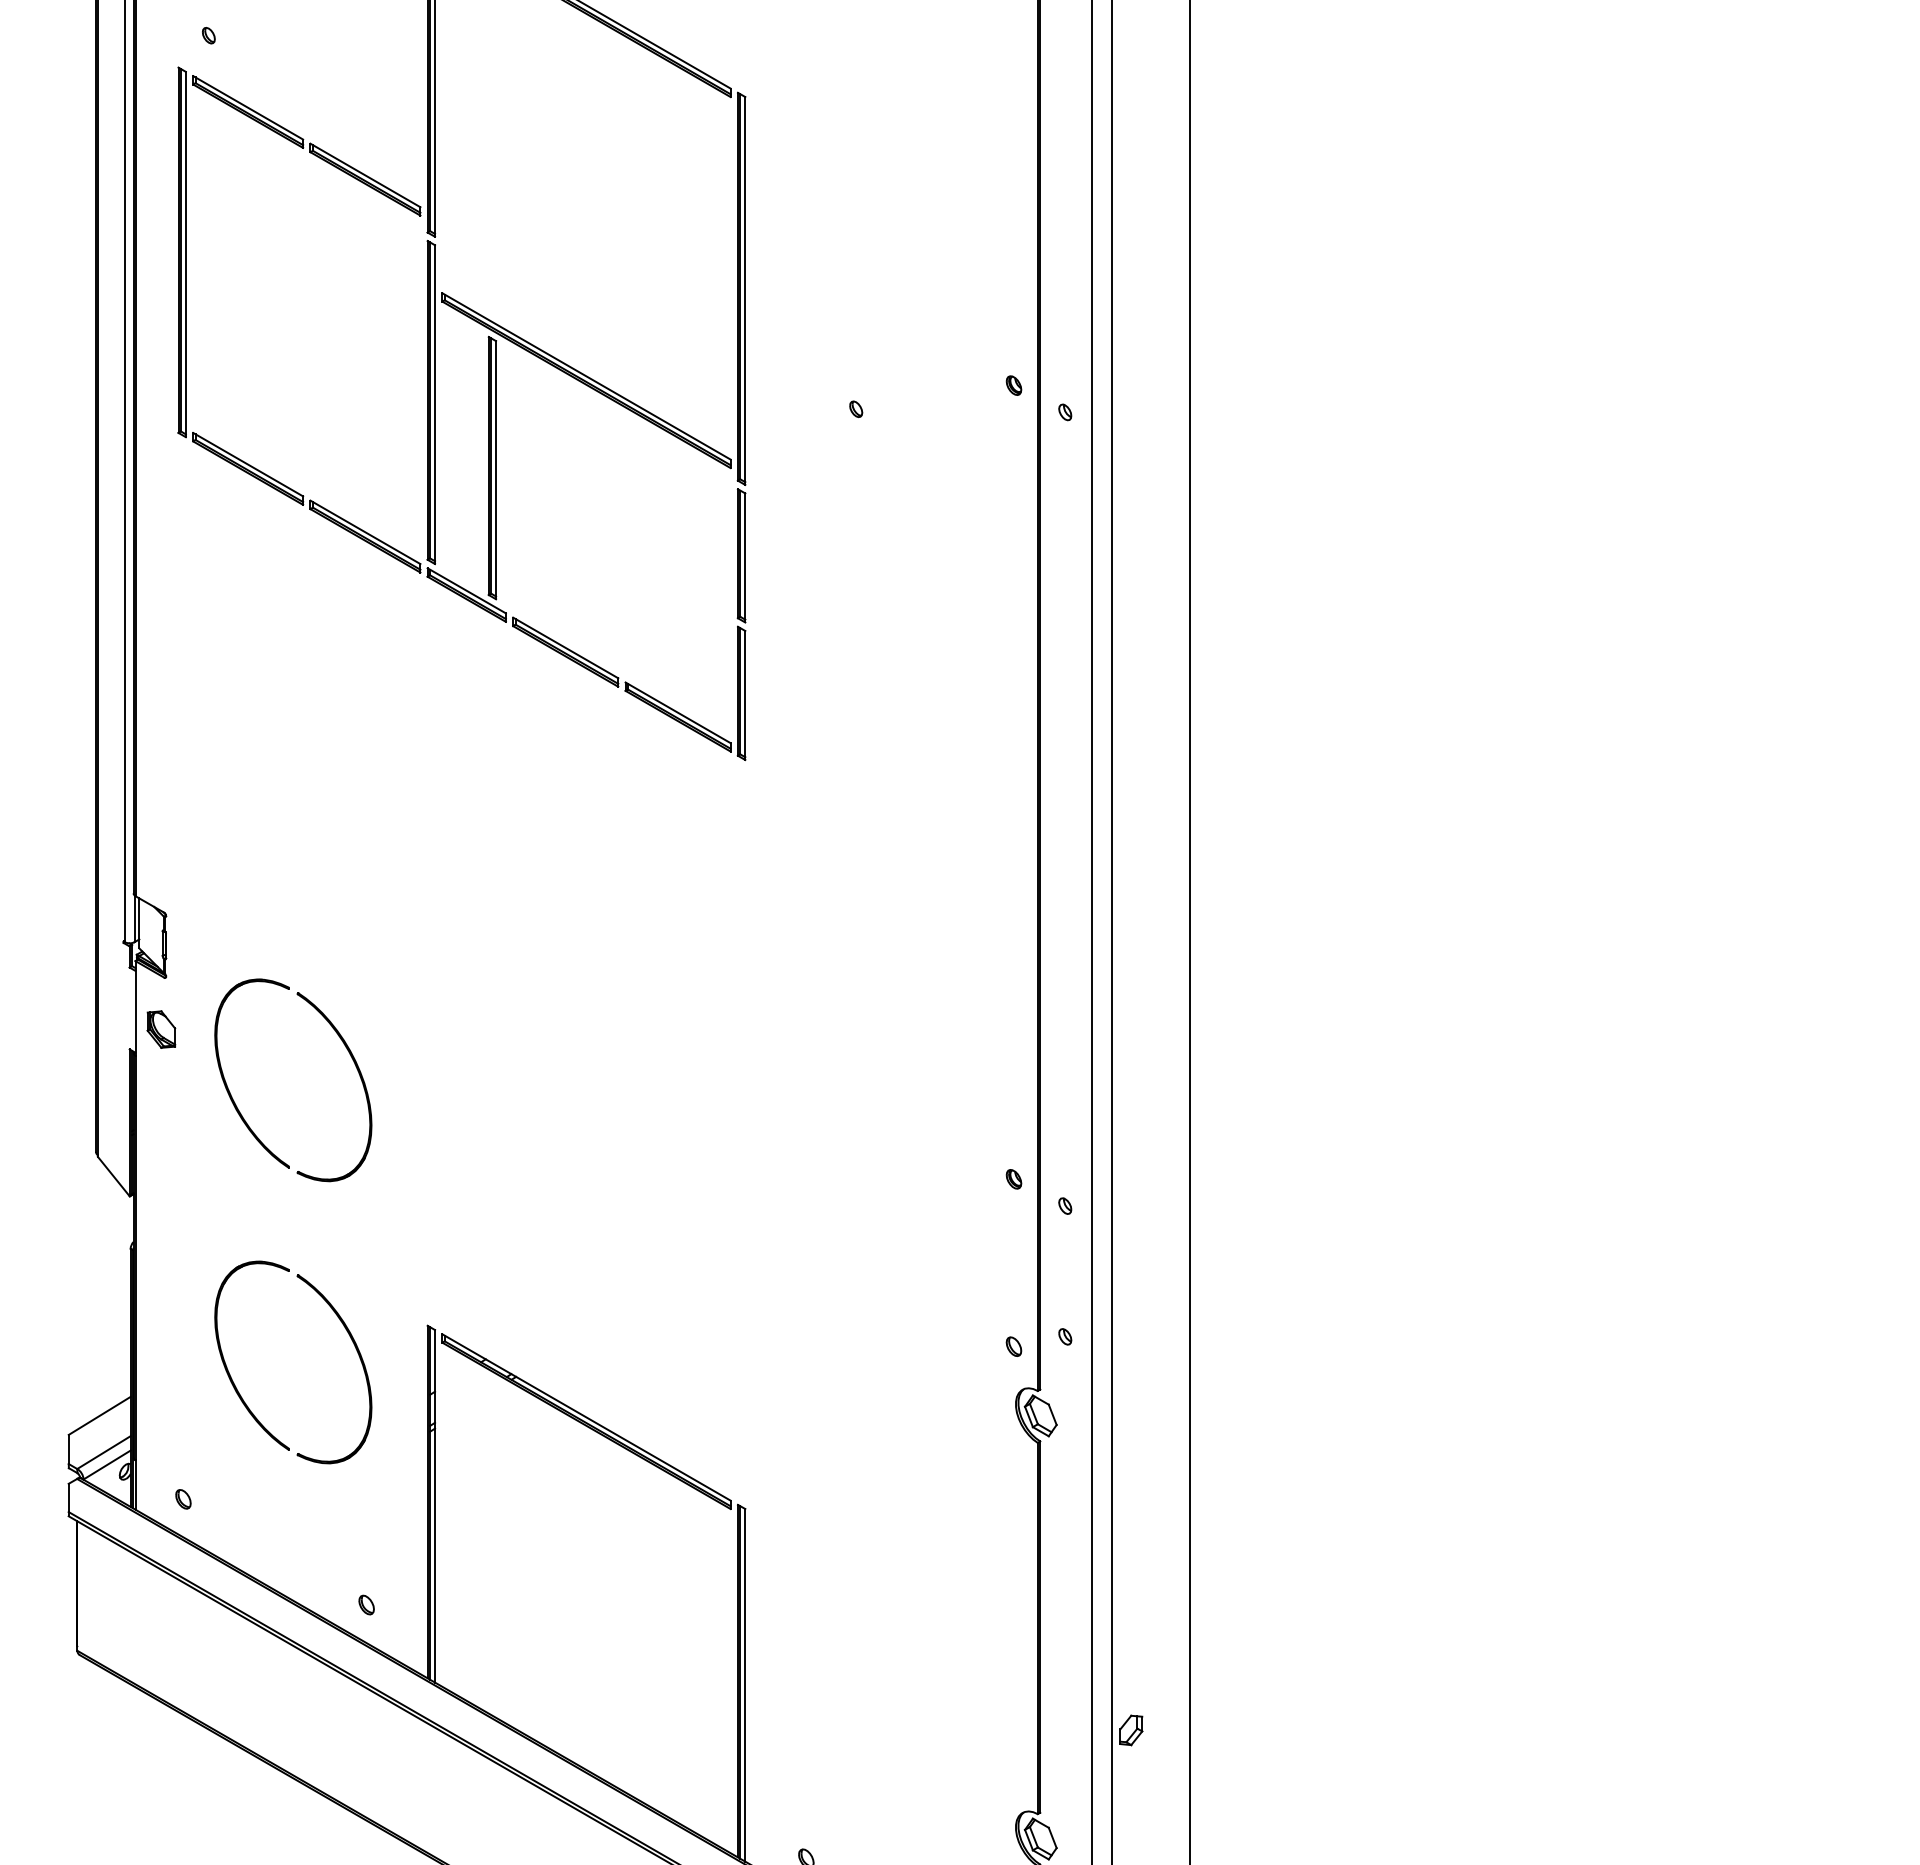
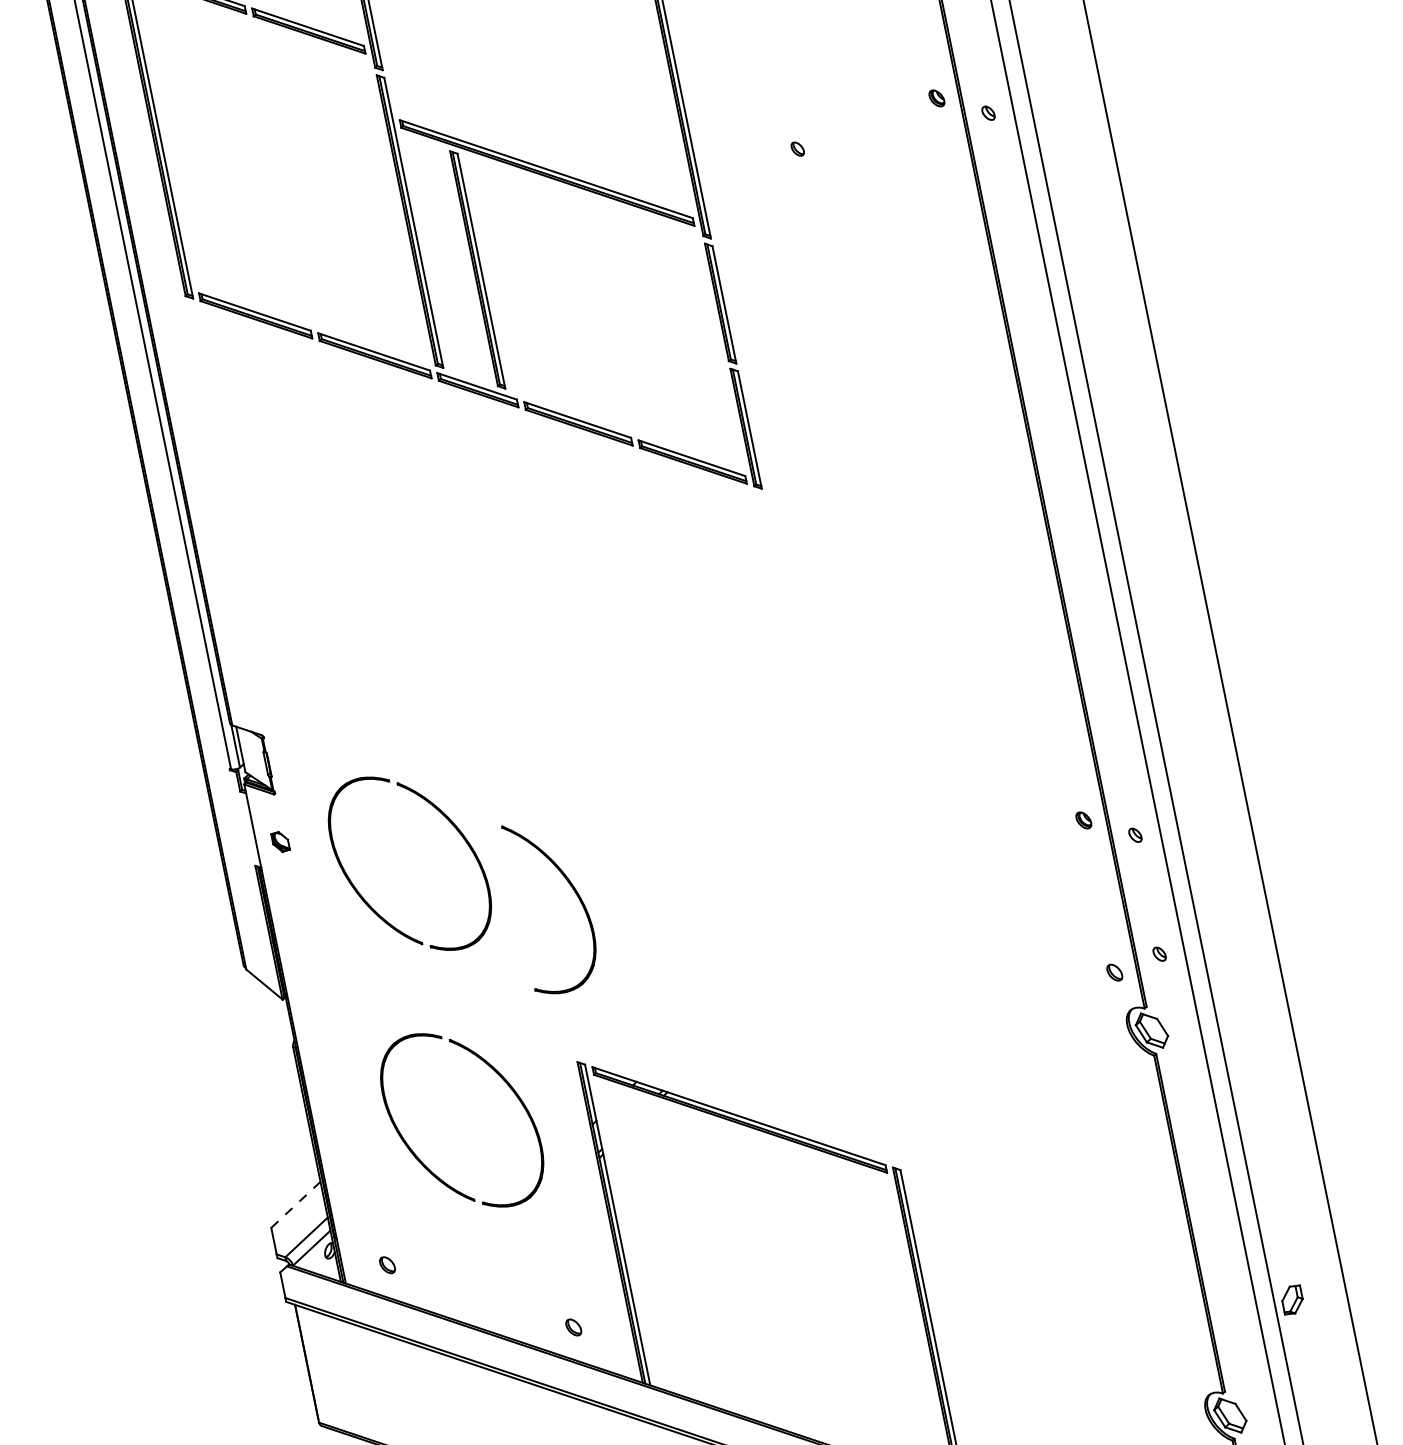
part: (161, 1029) -> (280, 841), size x0.6
part: (461, 1147) -> (575, 893), added
line: (99, 1416) -> (295, 1205), solid -> dashed

